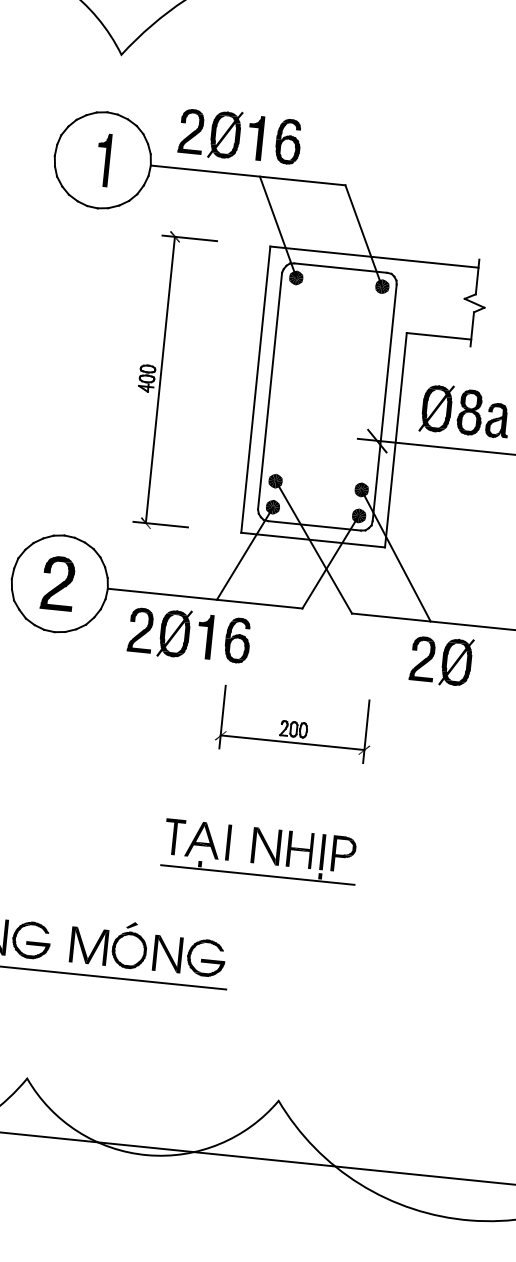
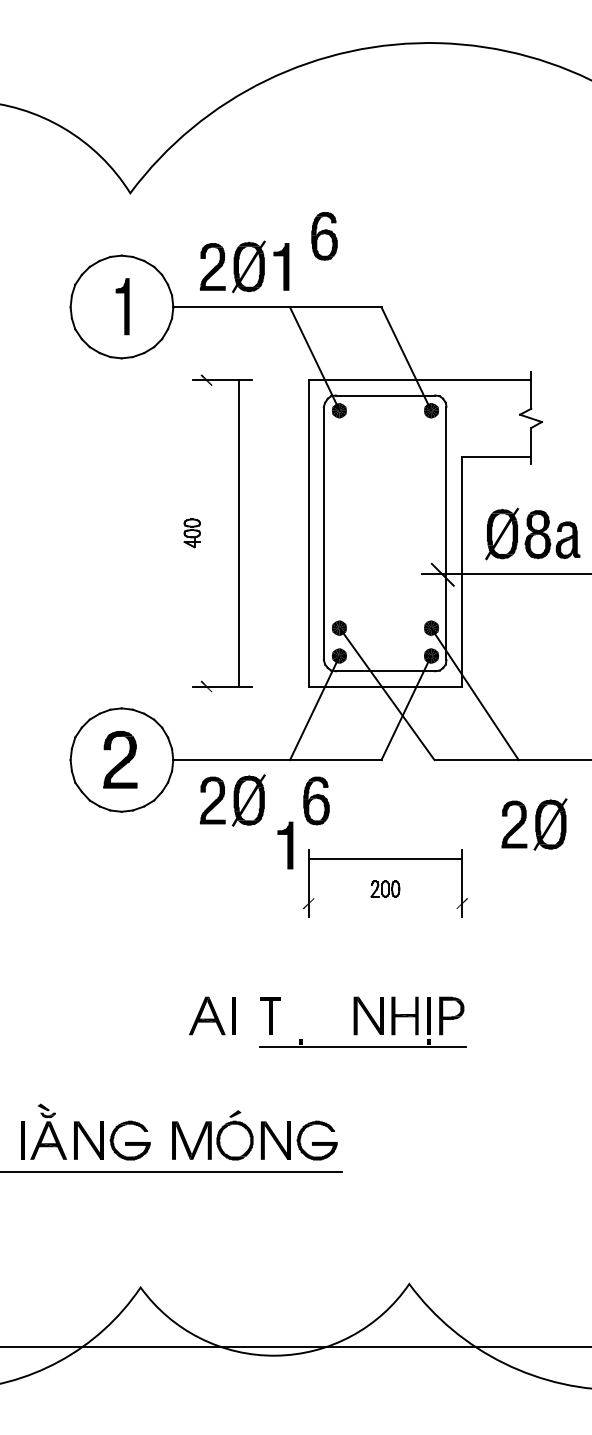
part: (288, 141) -> (324, 236), moved
line: (160, 380) -> (238, 533), moved
part: (205, 636) -> (285, 845), moved
part: (441, 660) -> (534, 824), moved
line: (292, 742) -> (385, 859), moved
part: (208, 840) -> (212, 1015), moved

